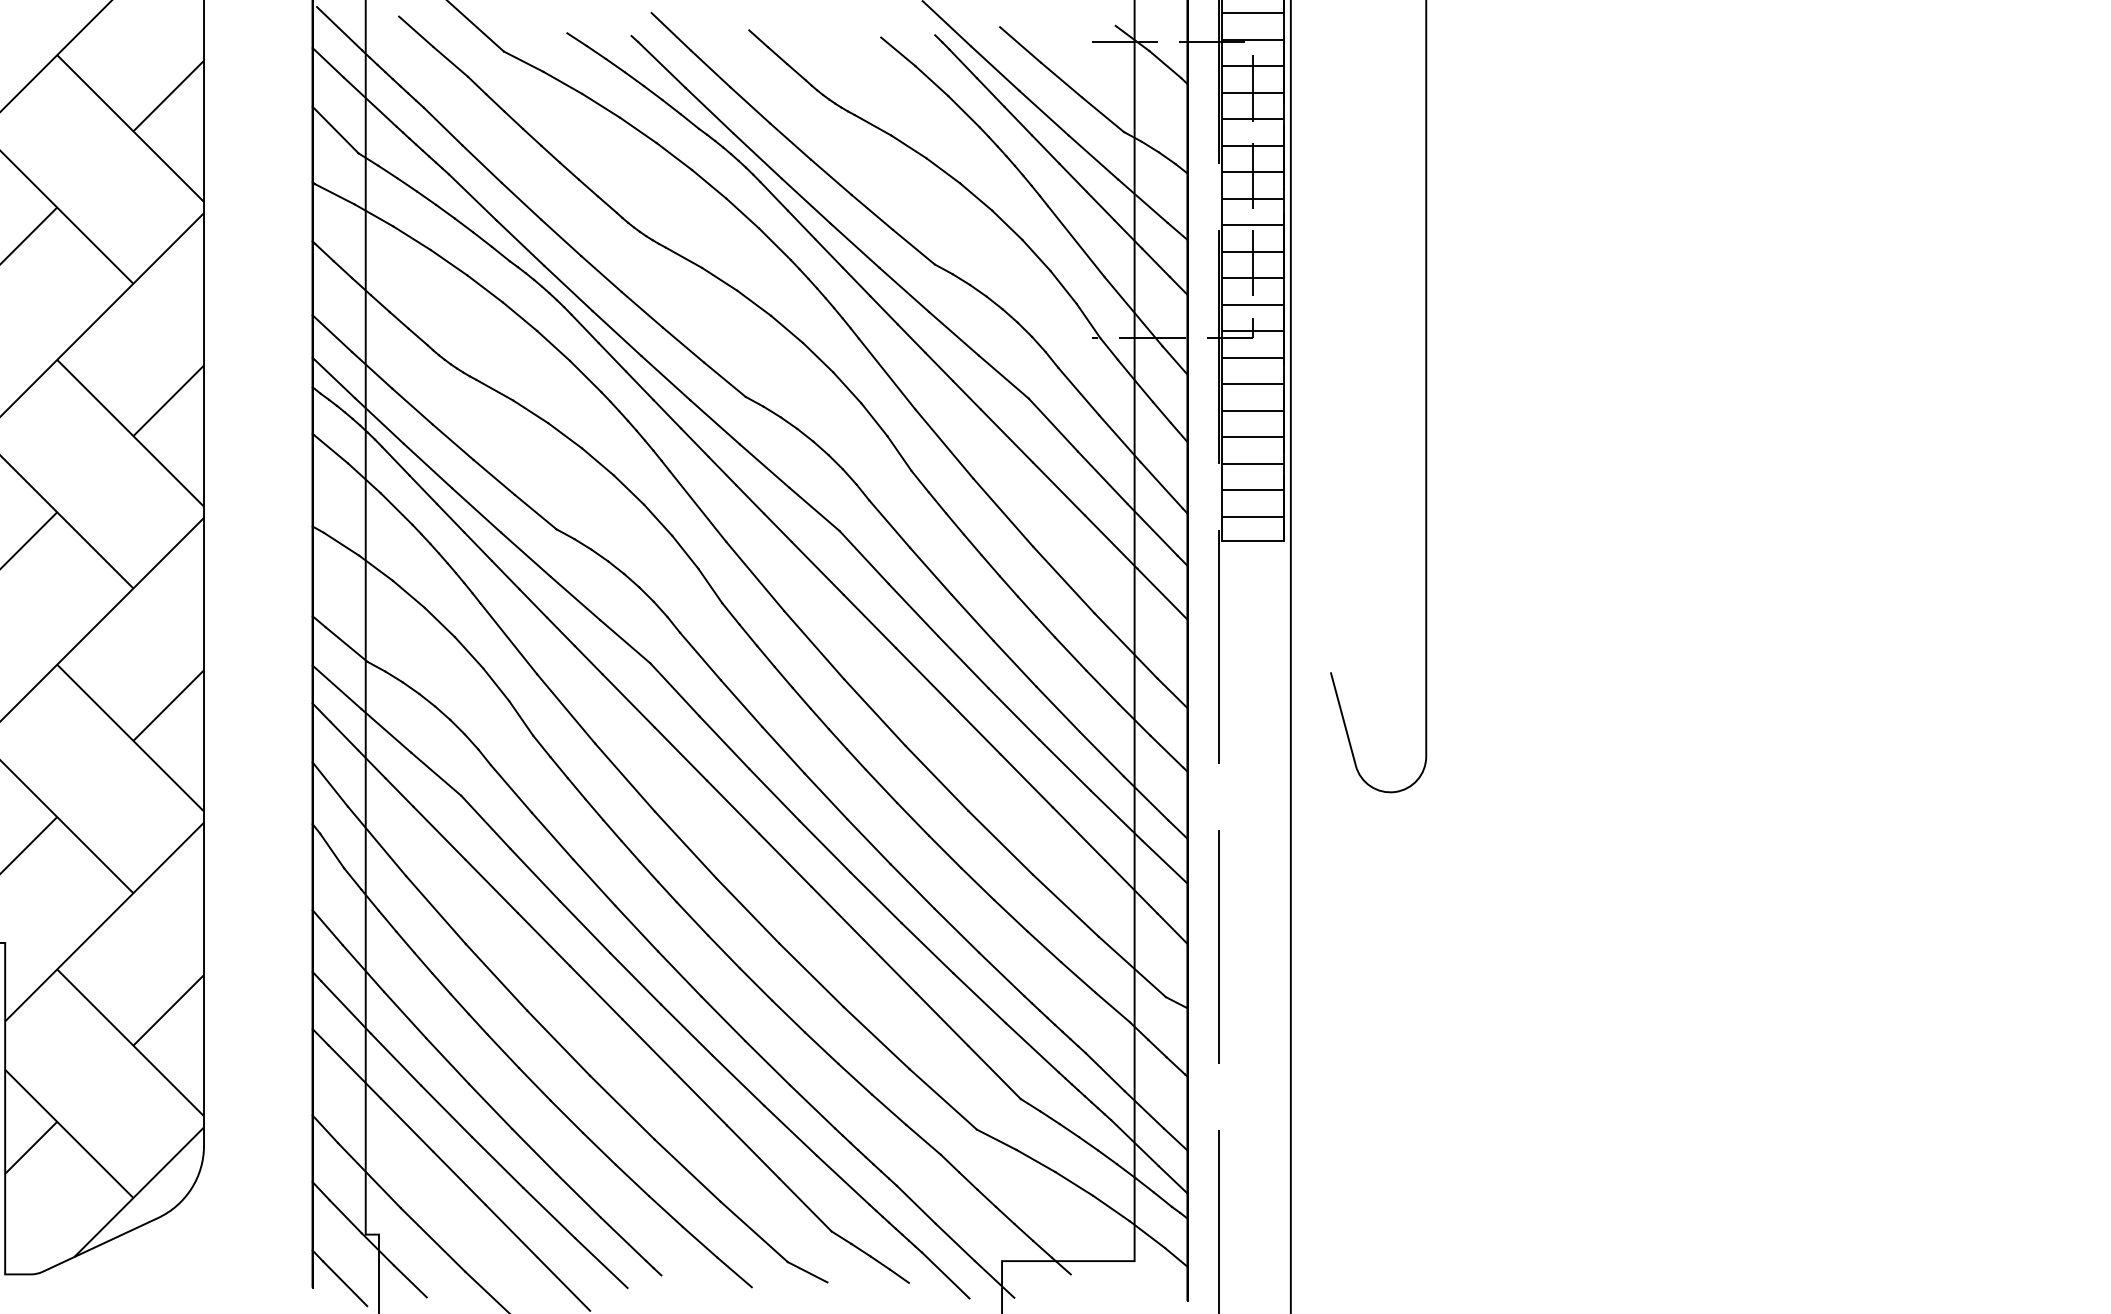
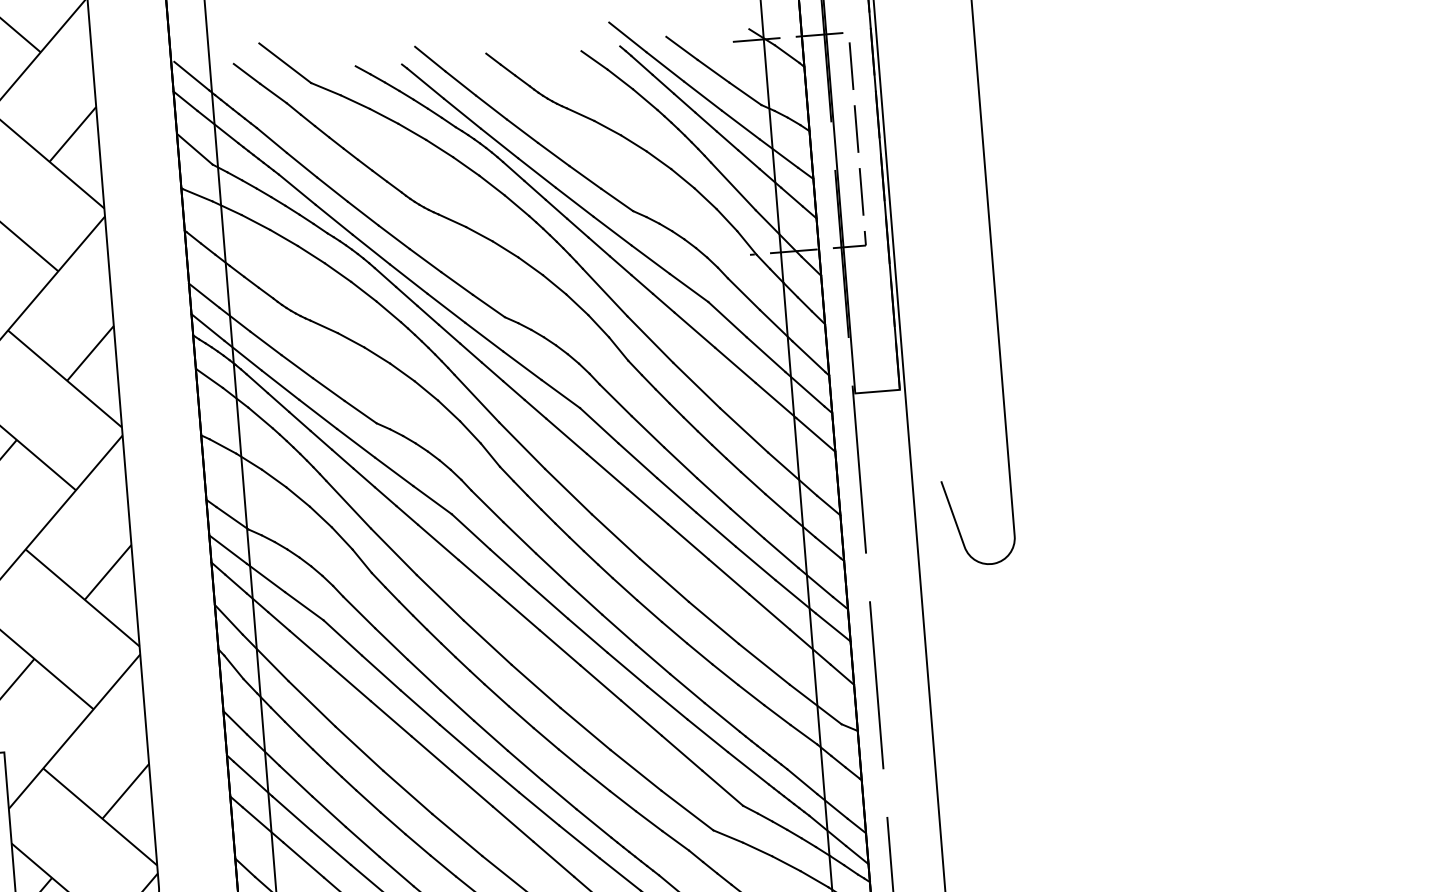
hatch: (1252, 264) -> (861, 192), removed

